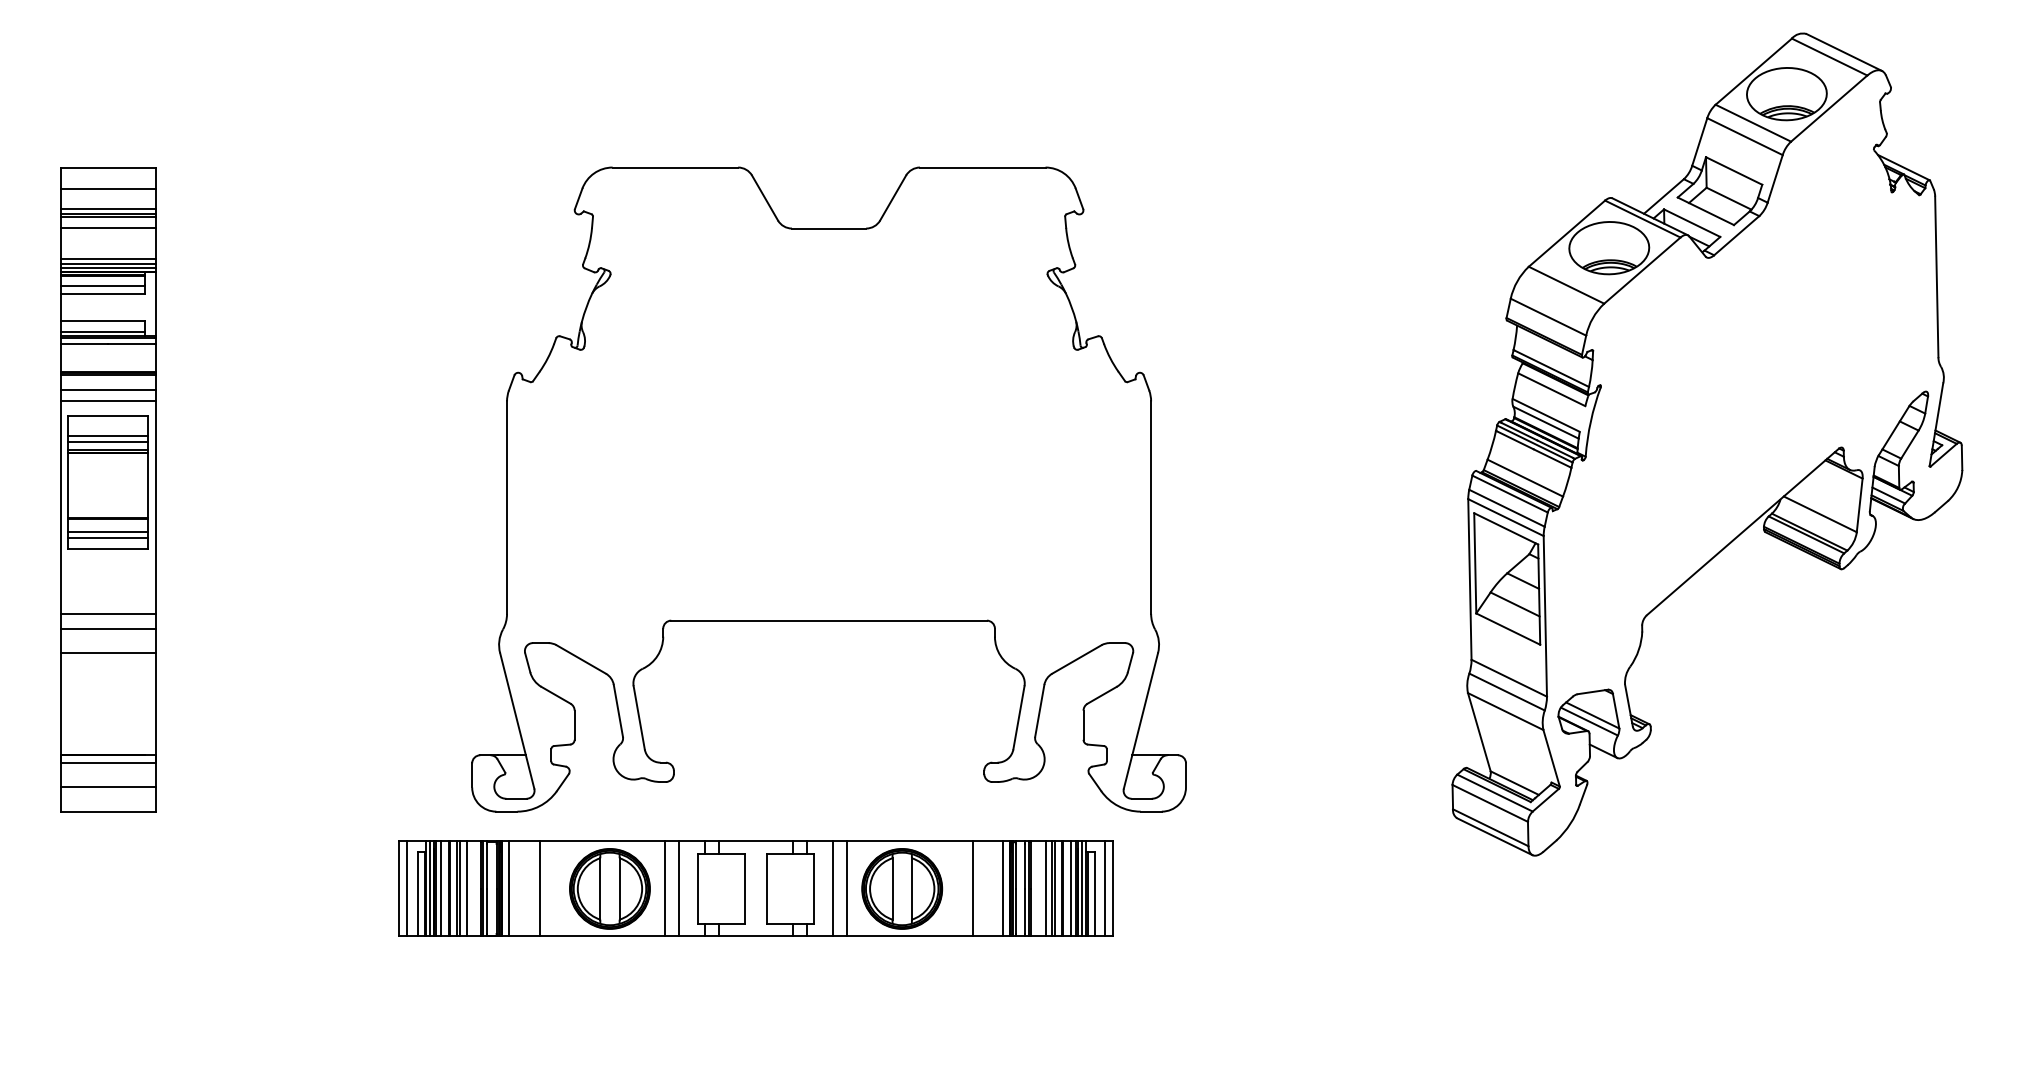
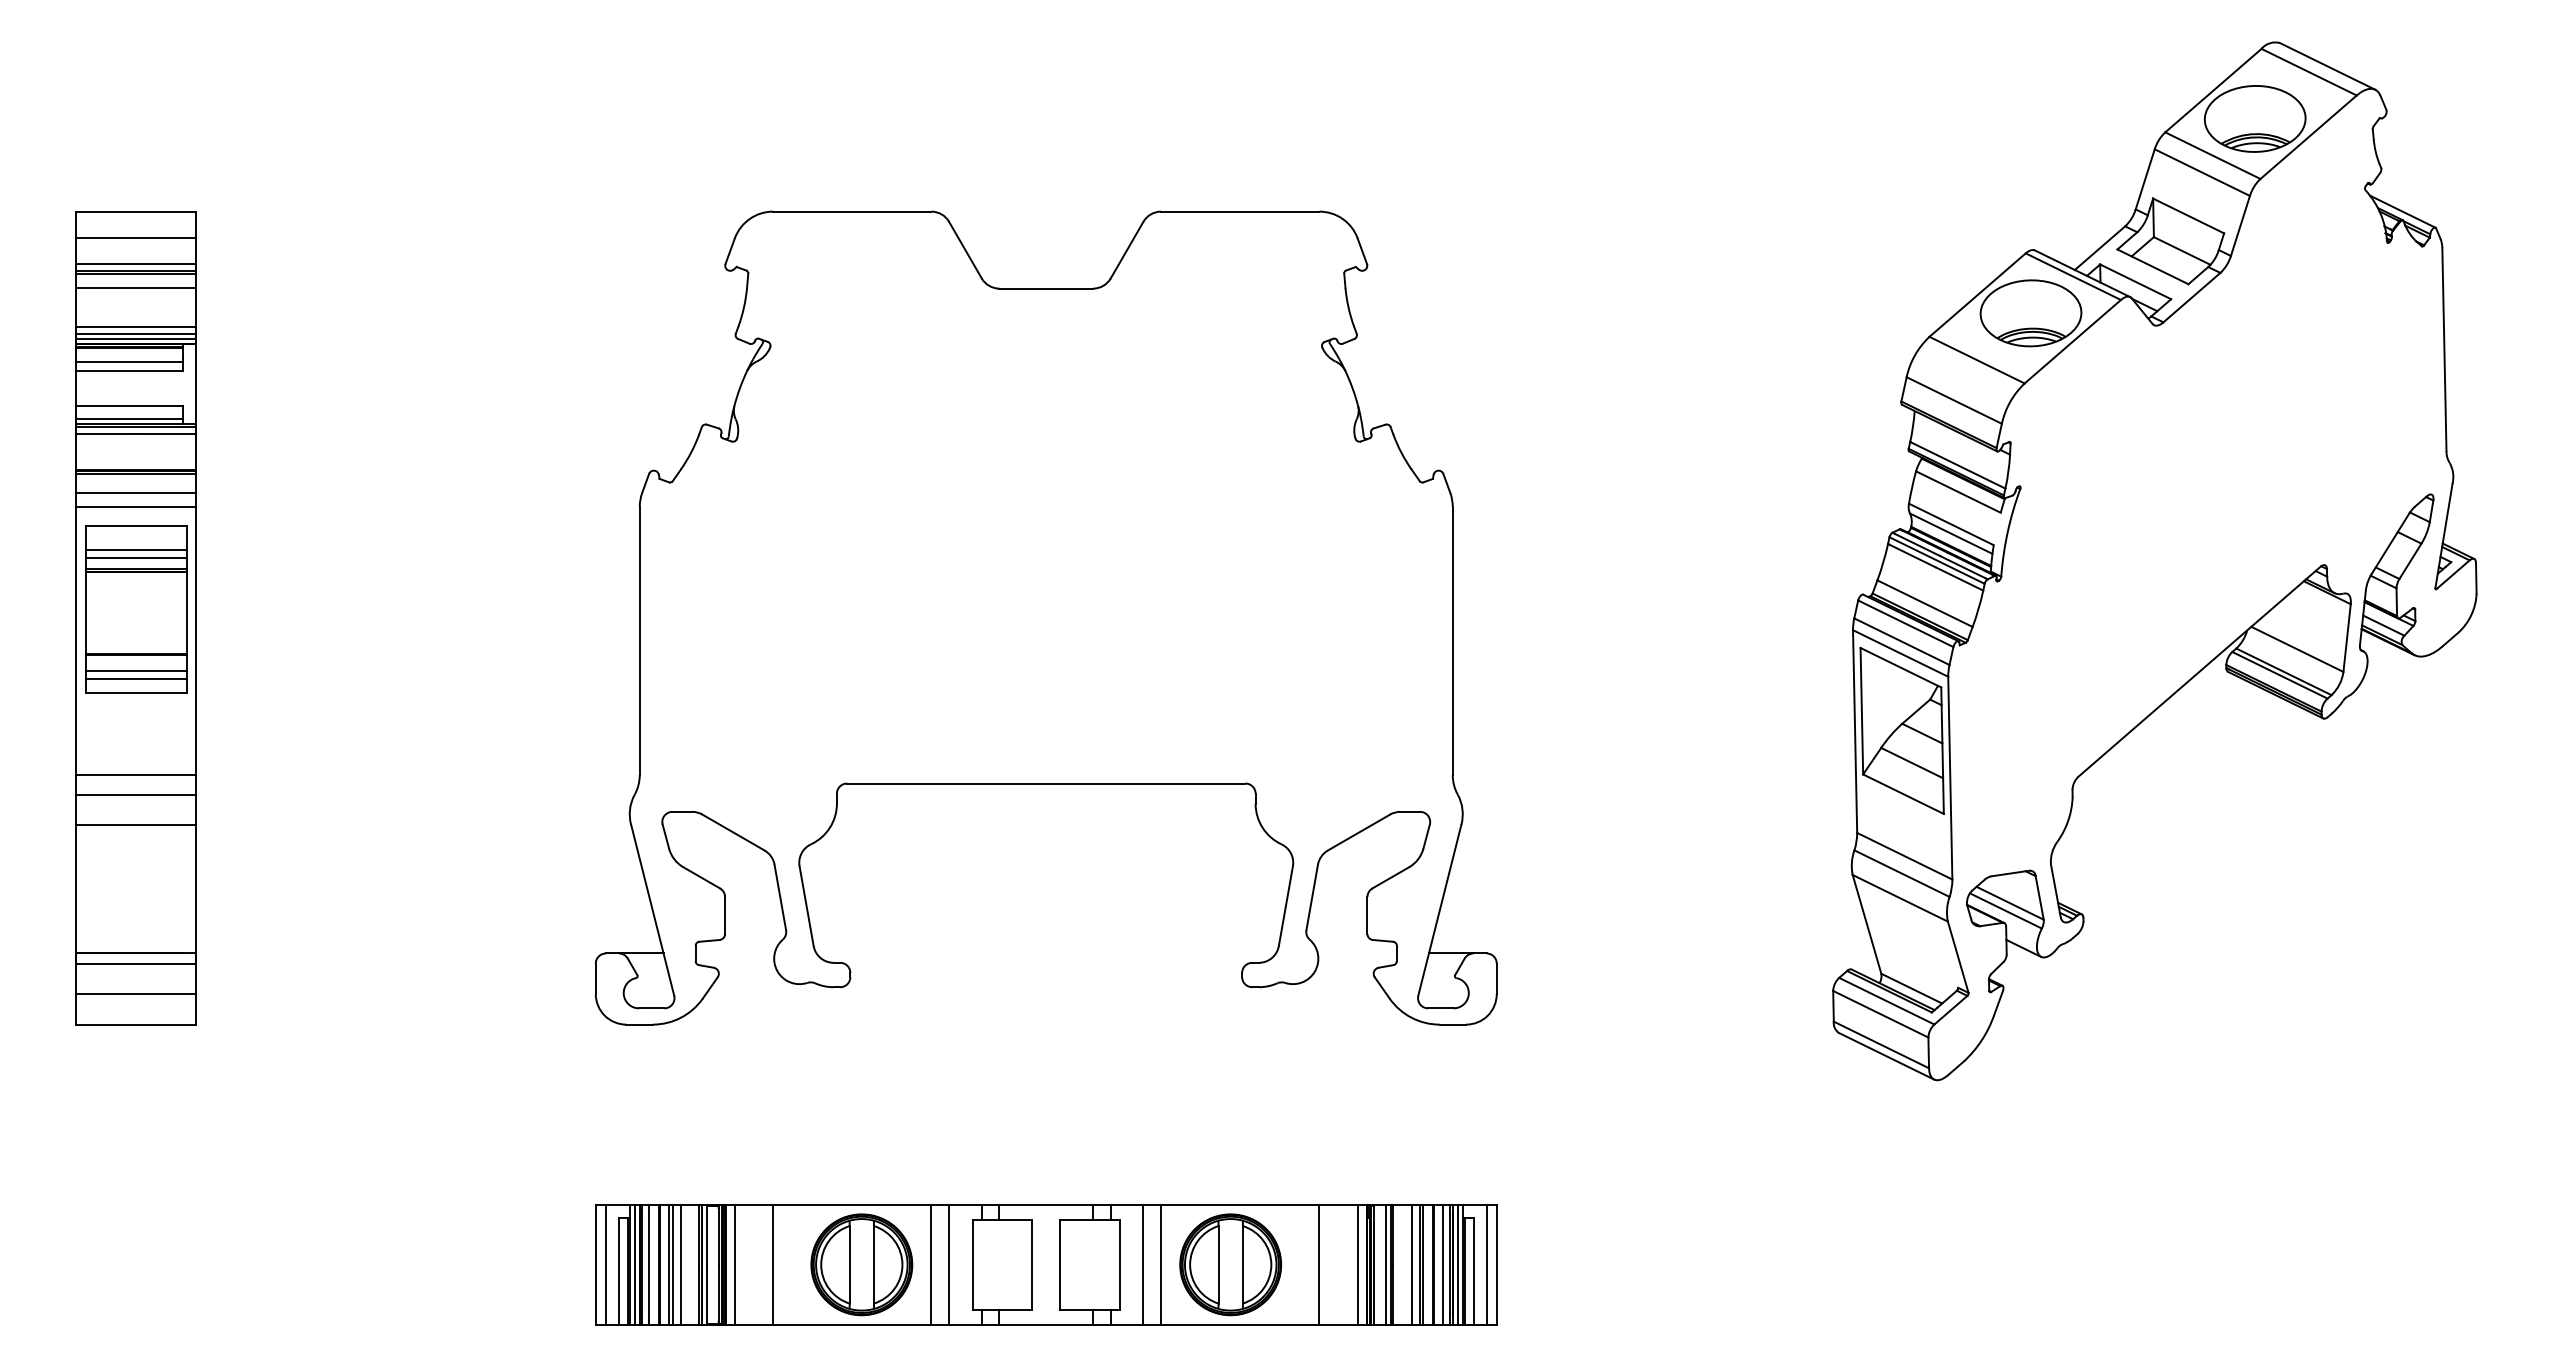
part: (755, 888) -> (1045, 1264), moved

